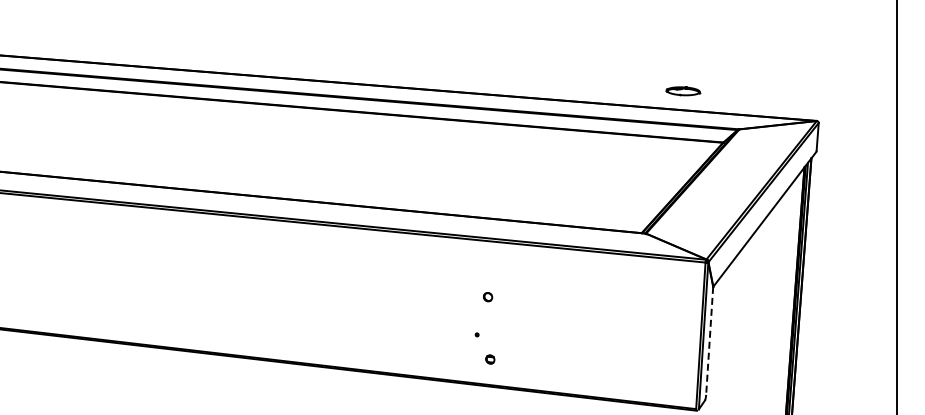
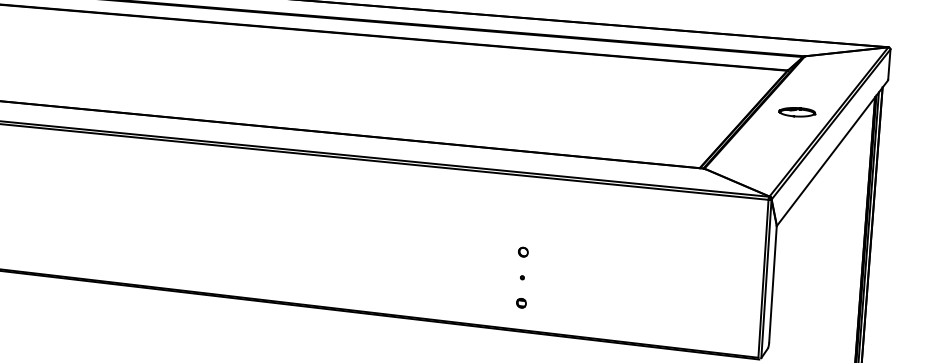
part: (683, 91) -> (797, 112), moved
part: (488, 297) -> (523, 252), moved
line: (709, 341) -> (772, 284), dashed -> solid
part: (490, 359) -> (521, 303), moved

